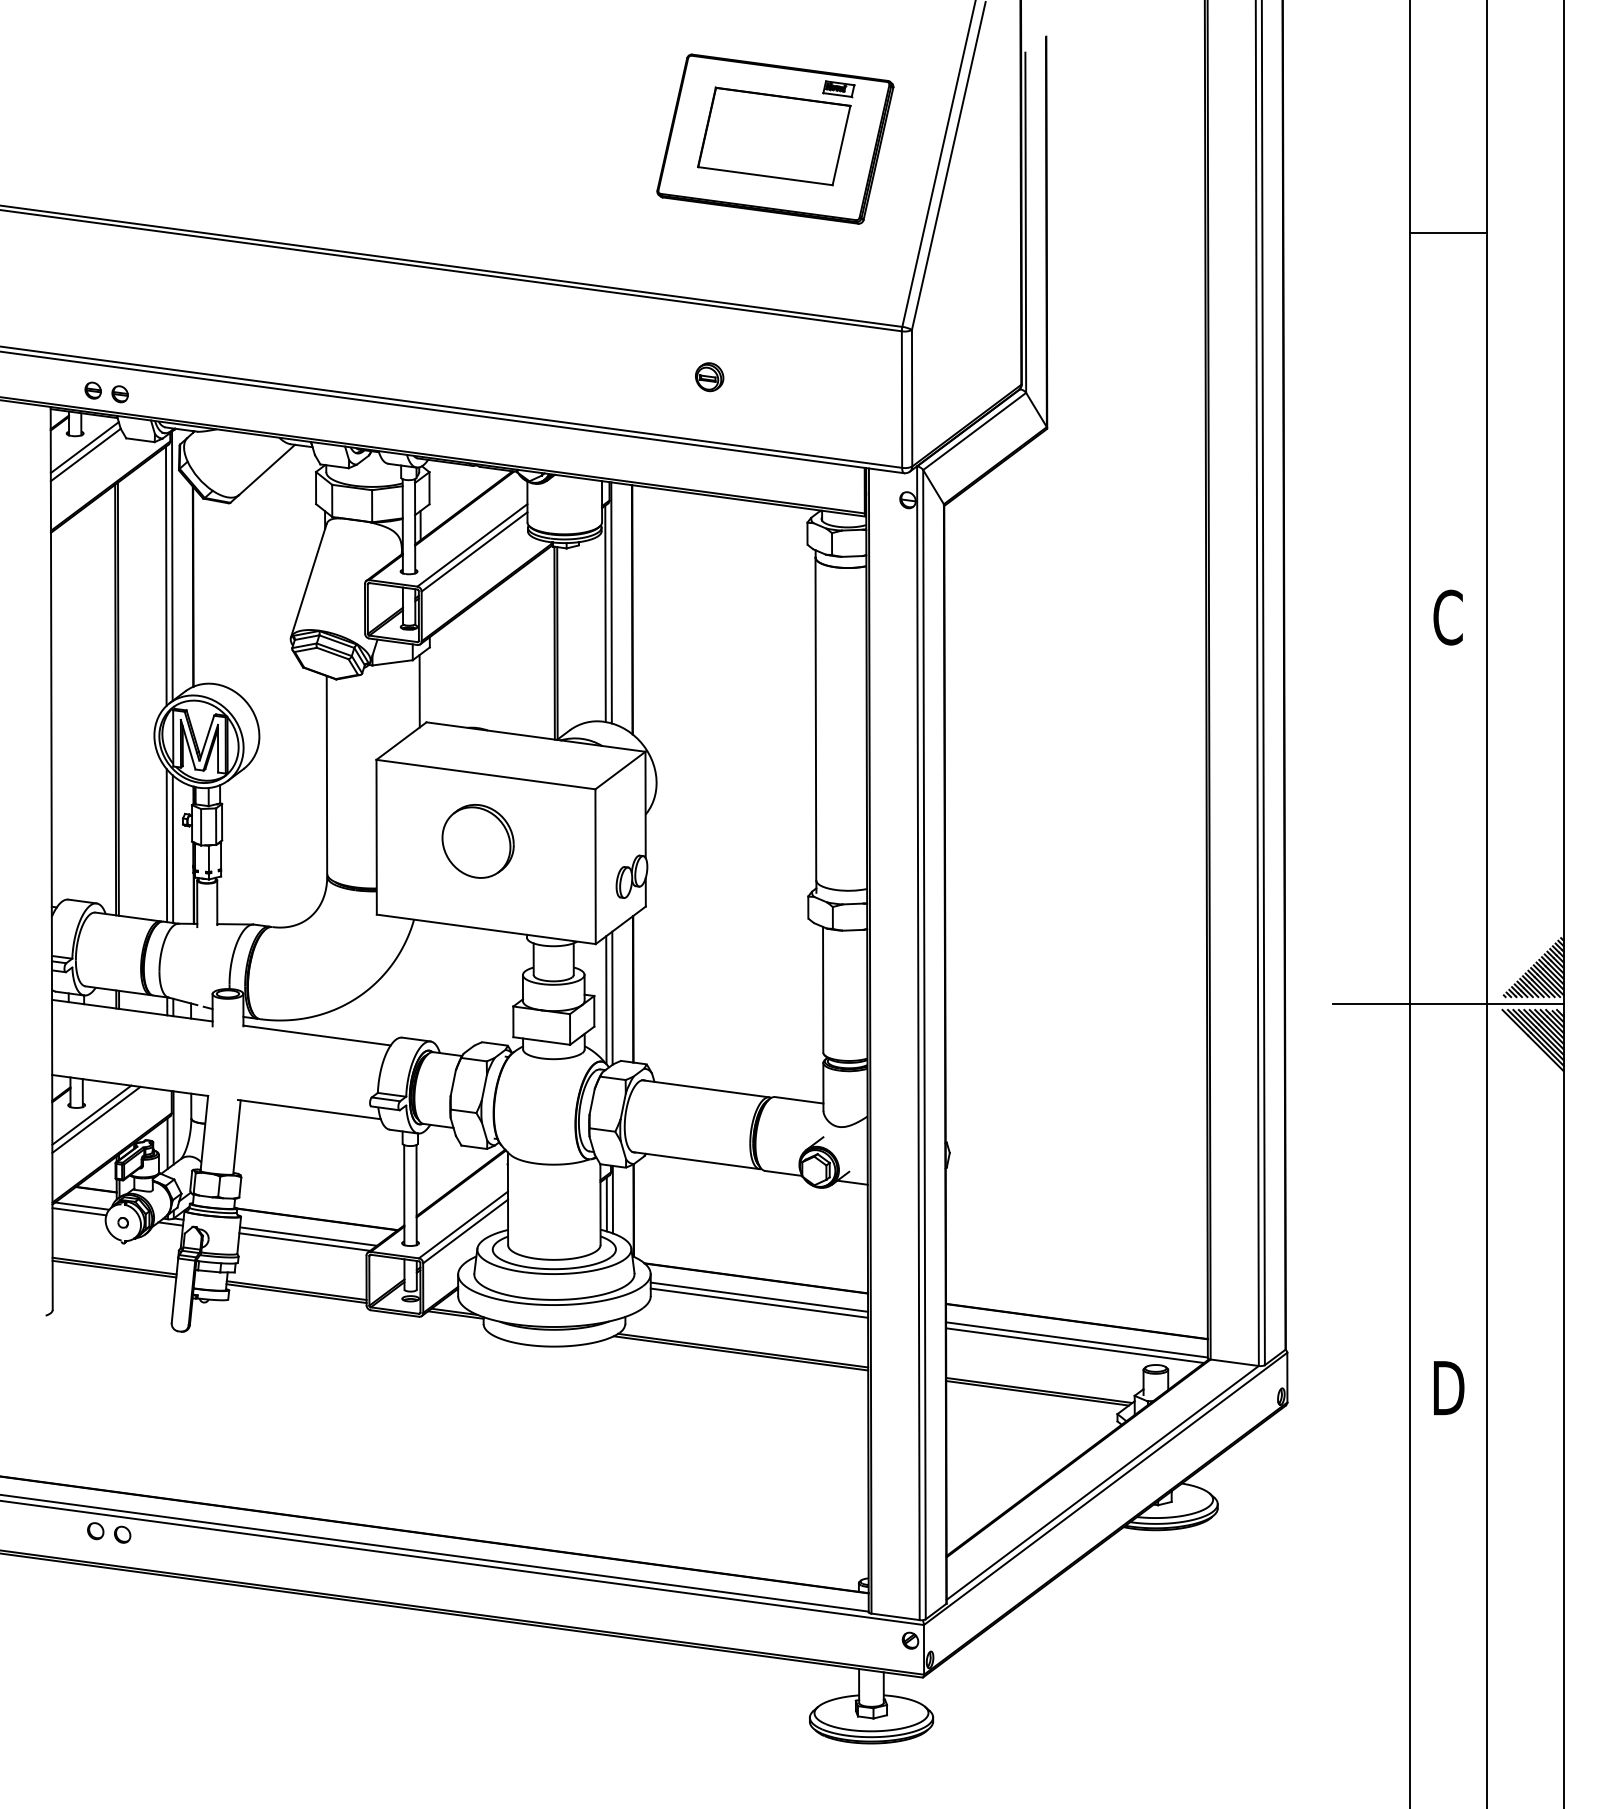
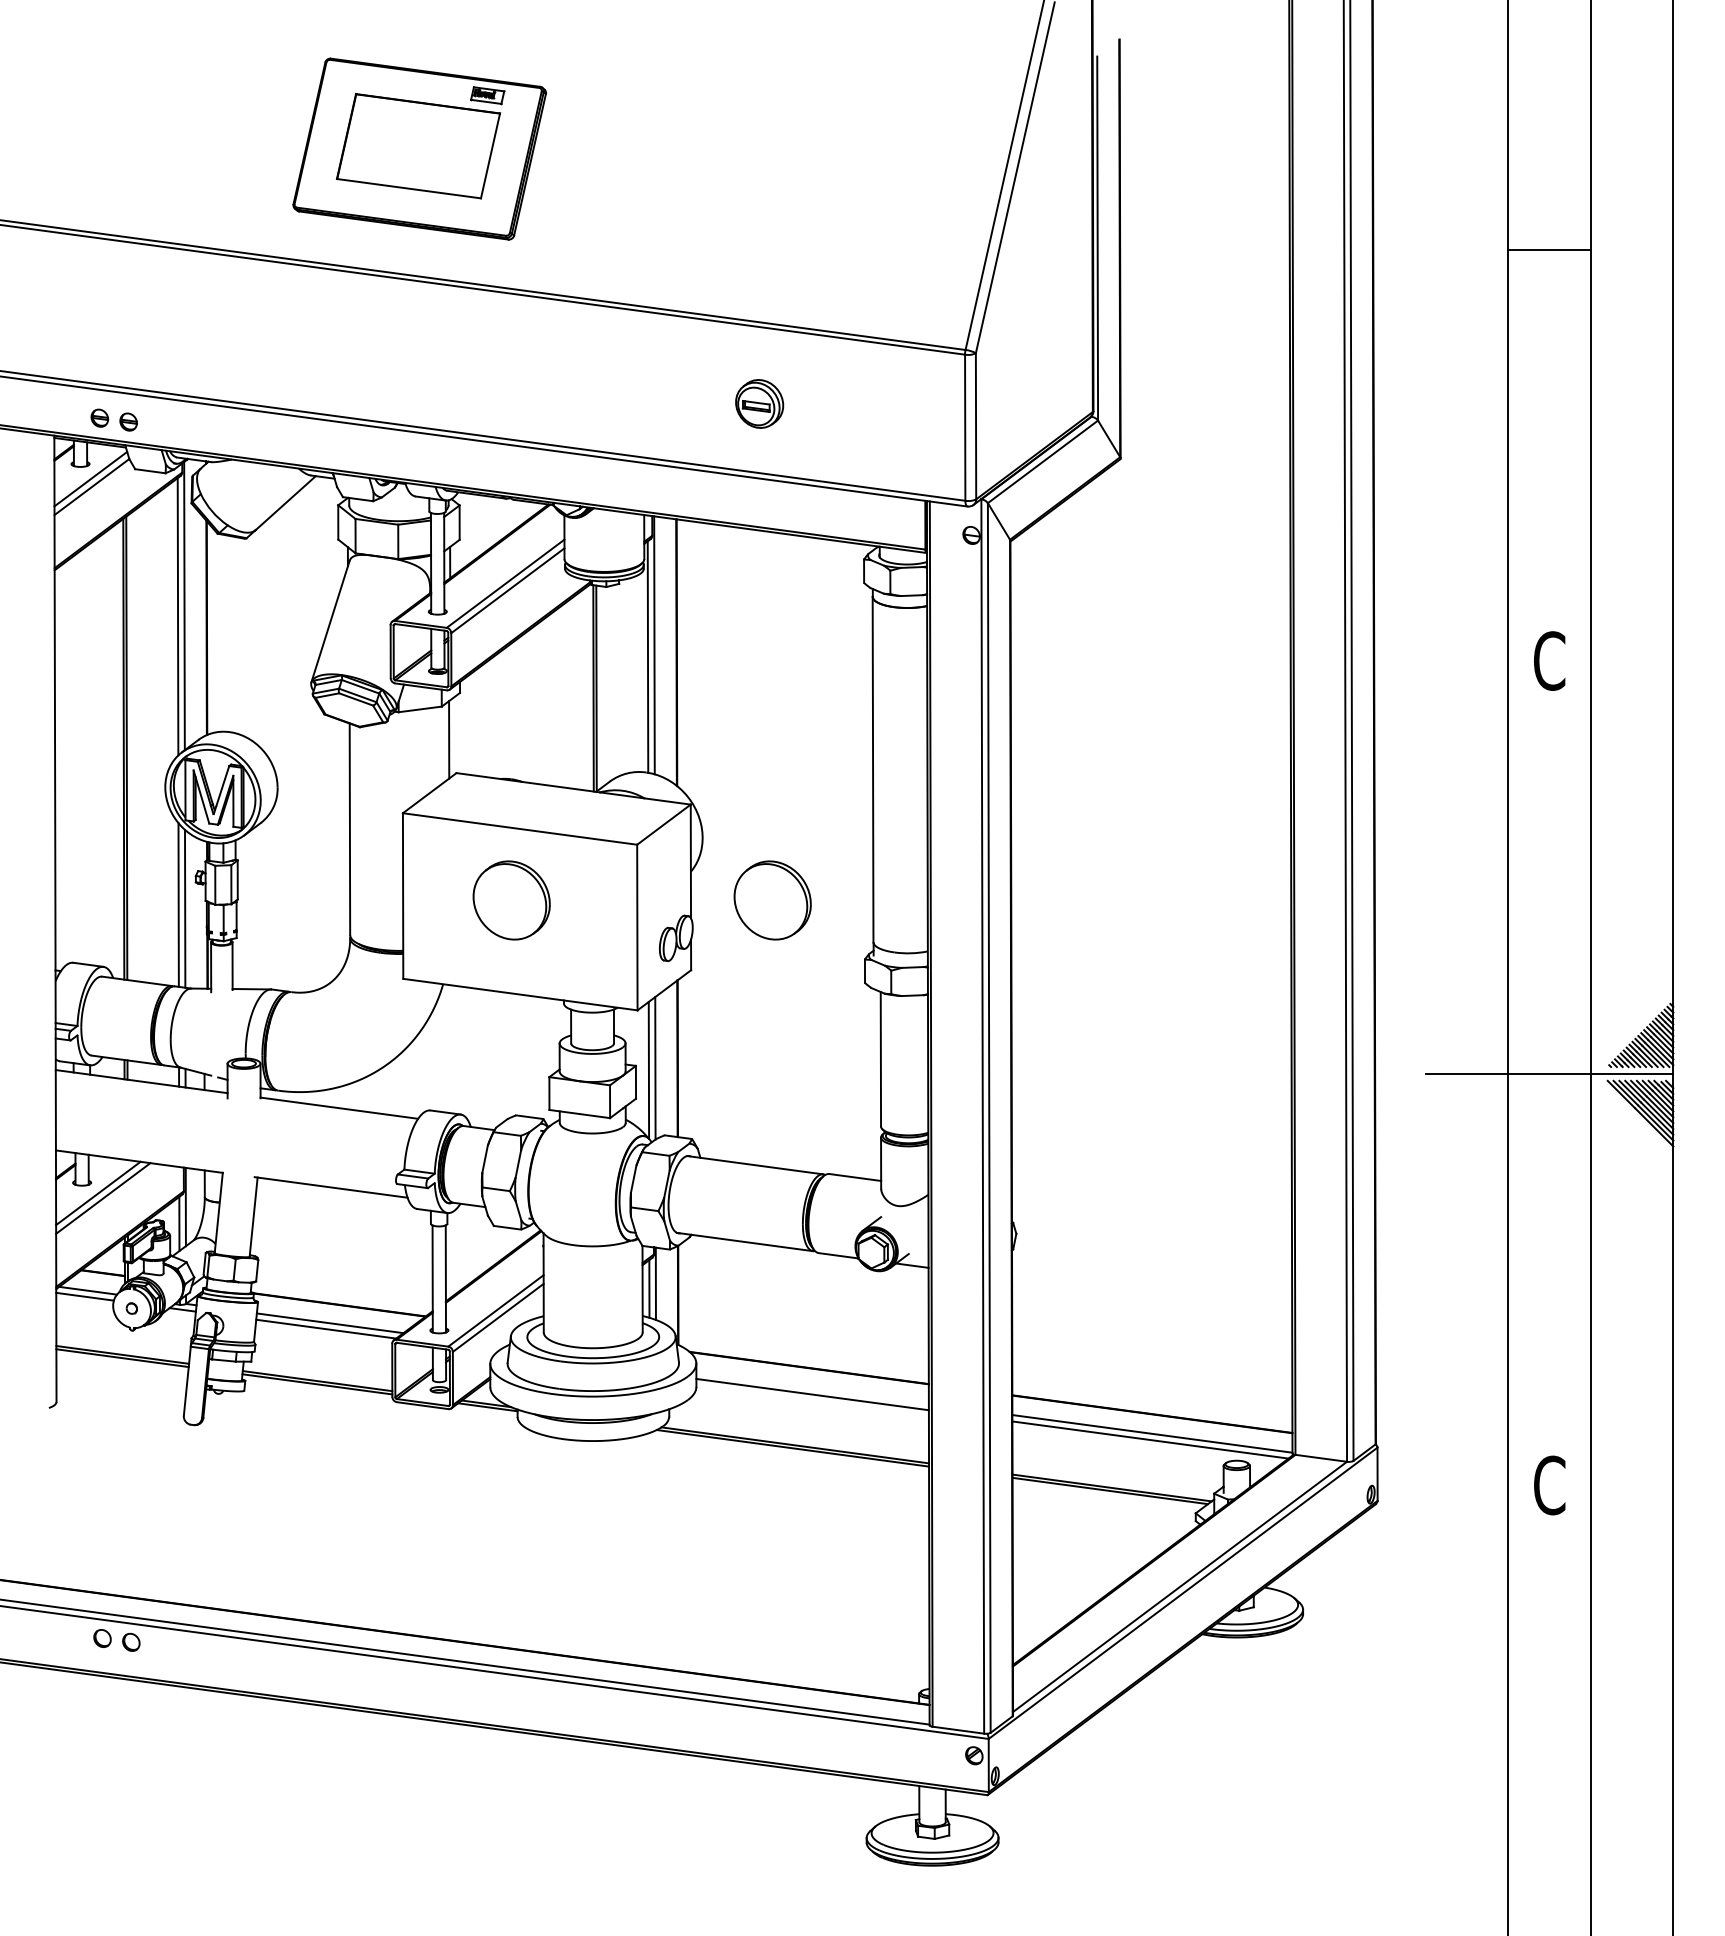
part: (775, 138) -> (419, 148), moved
part: (708, 376) -> (758, 403), size x1.6
part: (721, 841) -> (772, 900), added
line: (759, 1296) -> (812, 1387), removed
text: (1449, 1388) -> (1550, 1485), D -> C

